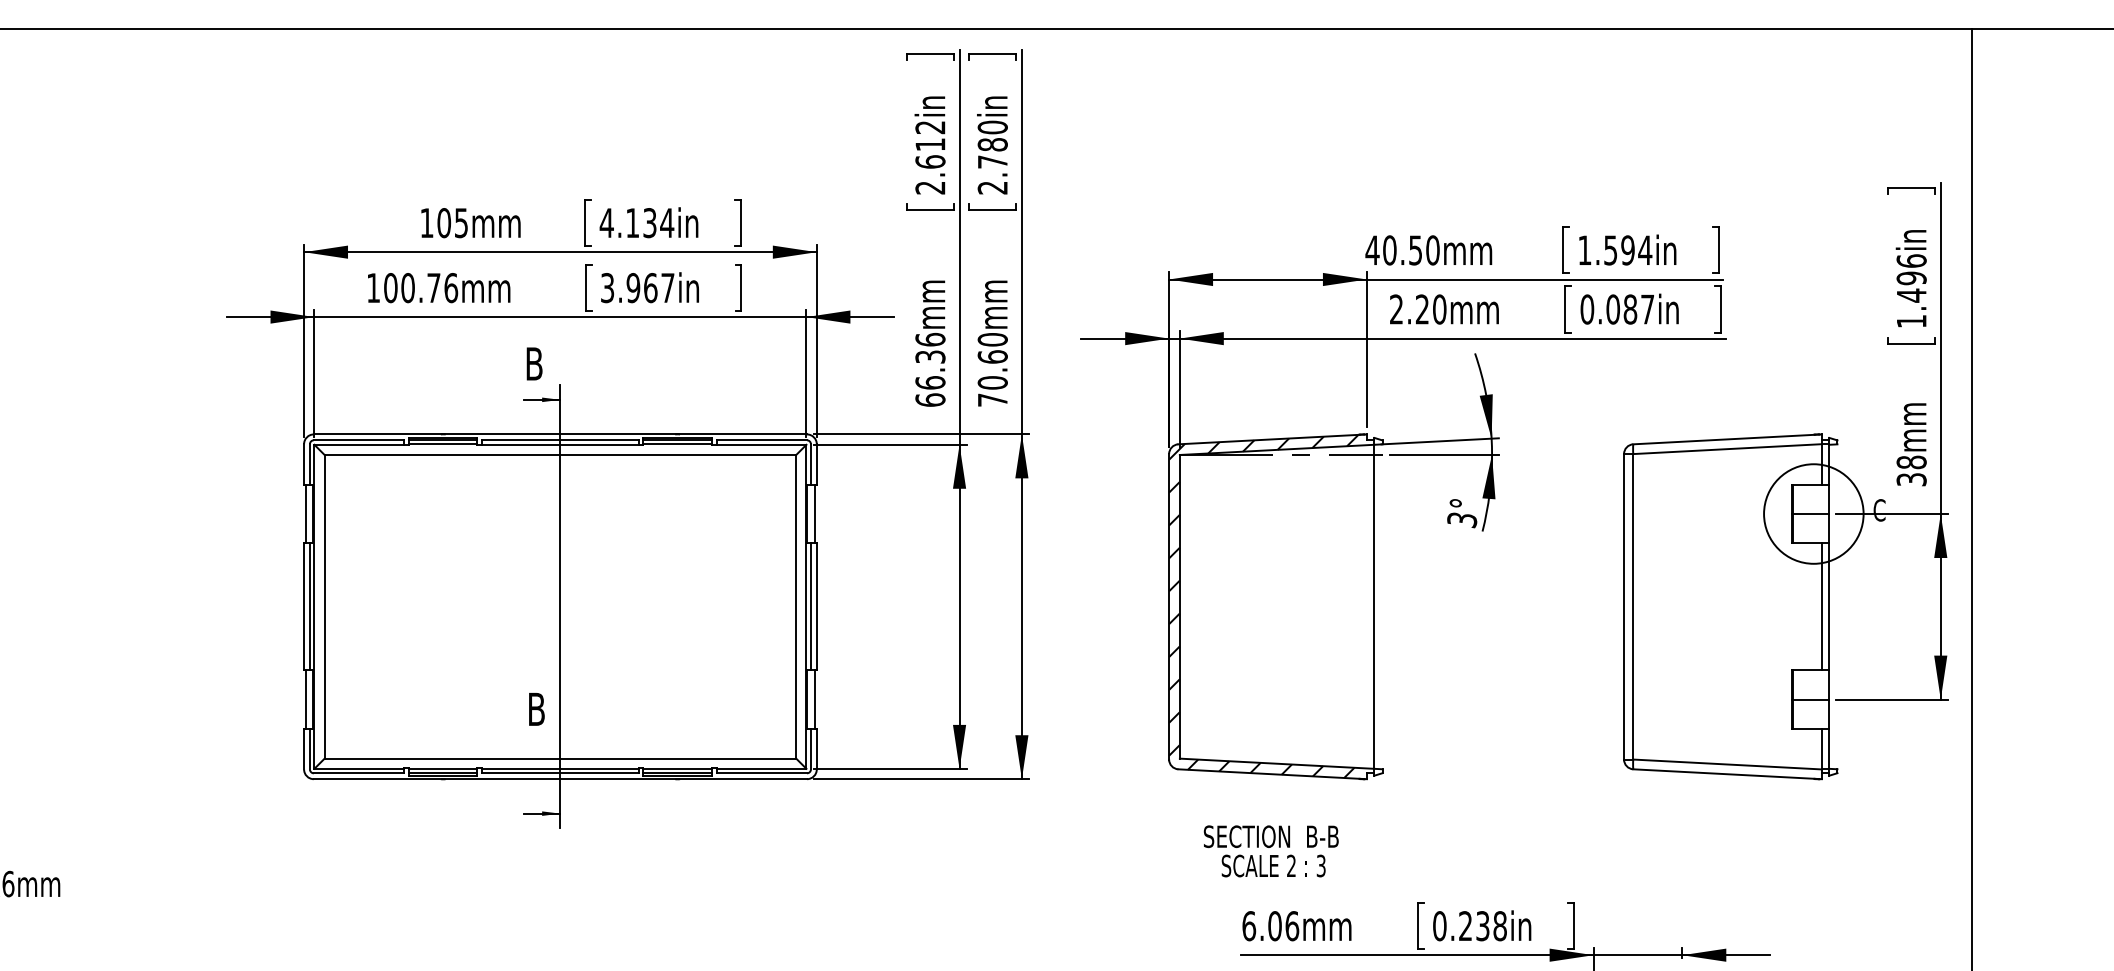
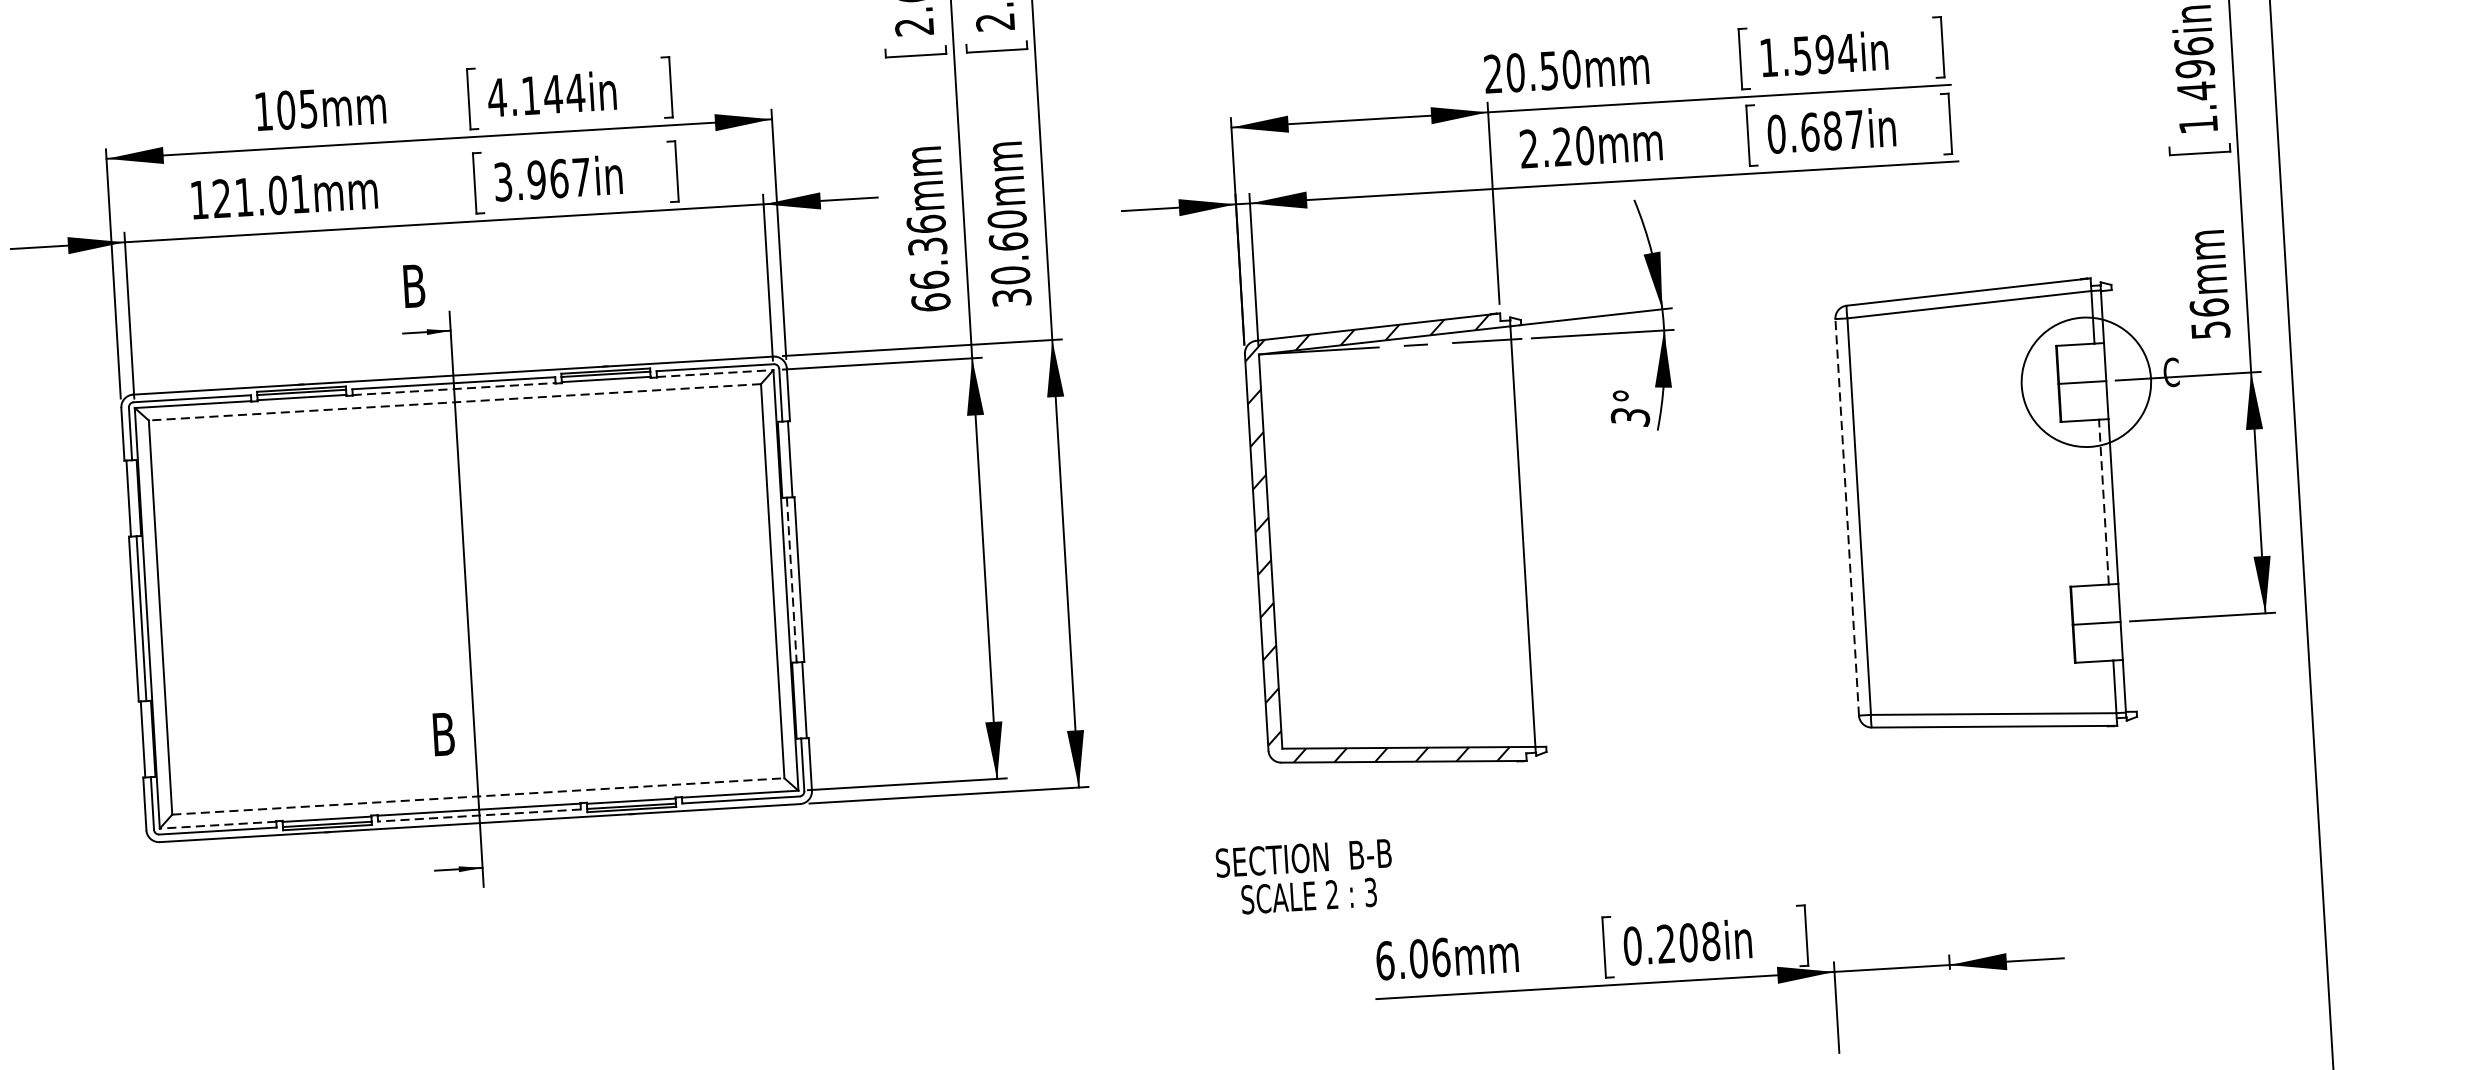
text: (649, 223) -> (552, 94), 4.134in -> 4.144in
text: (1372, 249) -> (1493, 72), 40.50mm -> 20.50mm
text: (421, 288) -> (261, 196), 100.76mm -> 121.01mm
text: (1613, 309) -> (1810, 132), 0.087in -> 0.687in
text: (992, 399) -> (1011, 296), 70.60mm -> 30.60mm
line: (560, 444) -> (454, 388), solid -> dashed
line: (761, 444) -> (715, 373), solid -> dashed
line: (560, 454) -> (454, 401), solid -> dashed
text: (1911, 470) -> (2209, 318), 38mm -> 56mm
line: (1624, 606) -> (1847, 516), solid -> dashed
line: (1821, 606) -> (2103, 501), solid -> dashed
line: (810, 607) -> (791, 580), solid -> dashed
line: (560, 758) -> (478, 796), solid -> dashed
line: (359, 768) -> (218, 824), solid -> dashed
line: (559, 773) -> (478, 815), solid -> dashed
text: (1270, 851) -> (1303, 877), moved
text: (1482, 926) -> (1688, 943), 0.238in -> 0.208in

